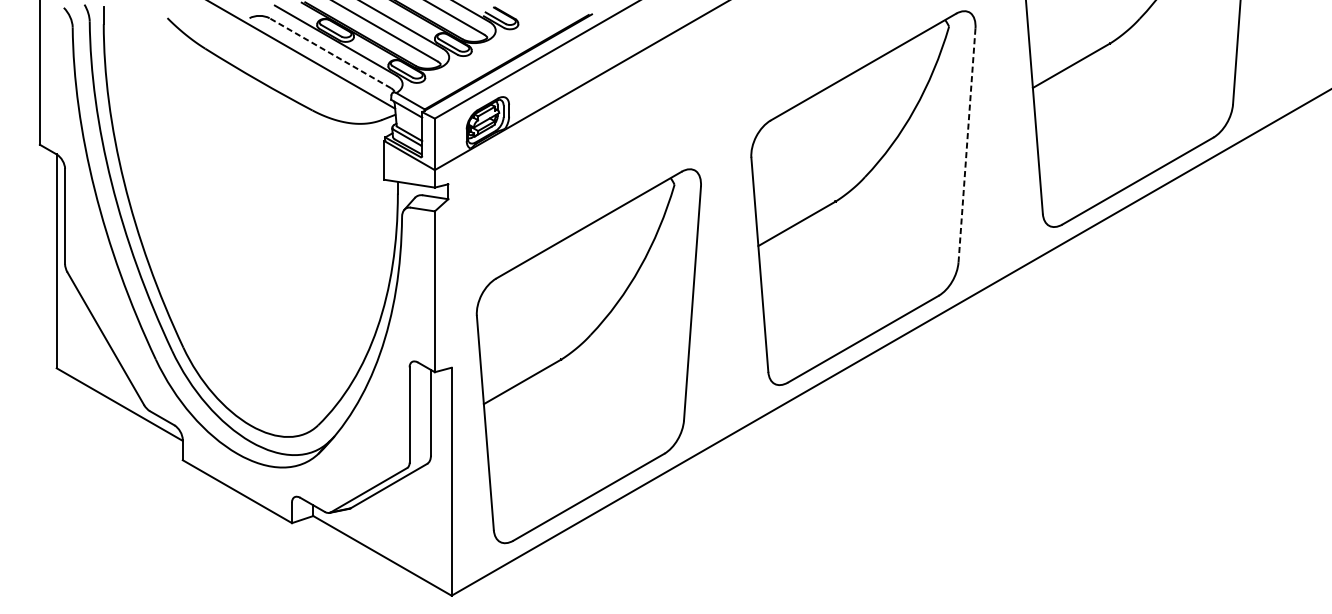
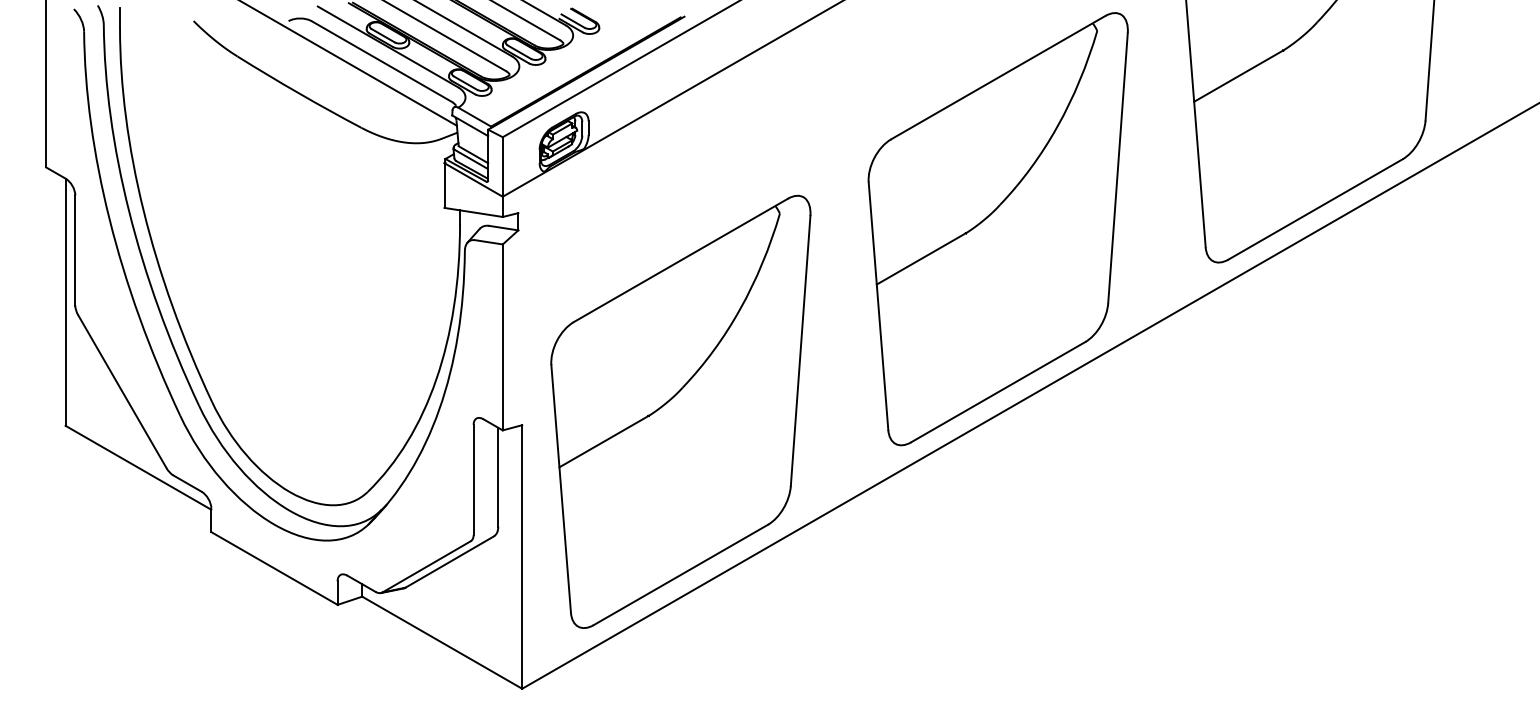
line: (329, 53) -> (381, 61), dashed -> solid
line: (966, 145) -> (1117, 168), dashed -> solid

